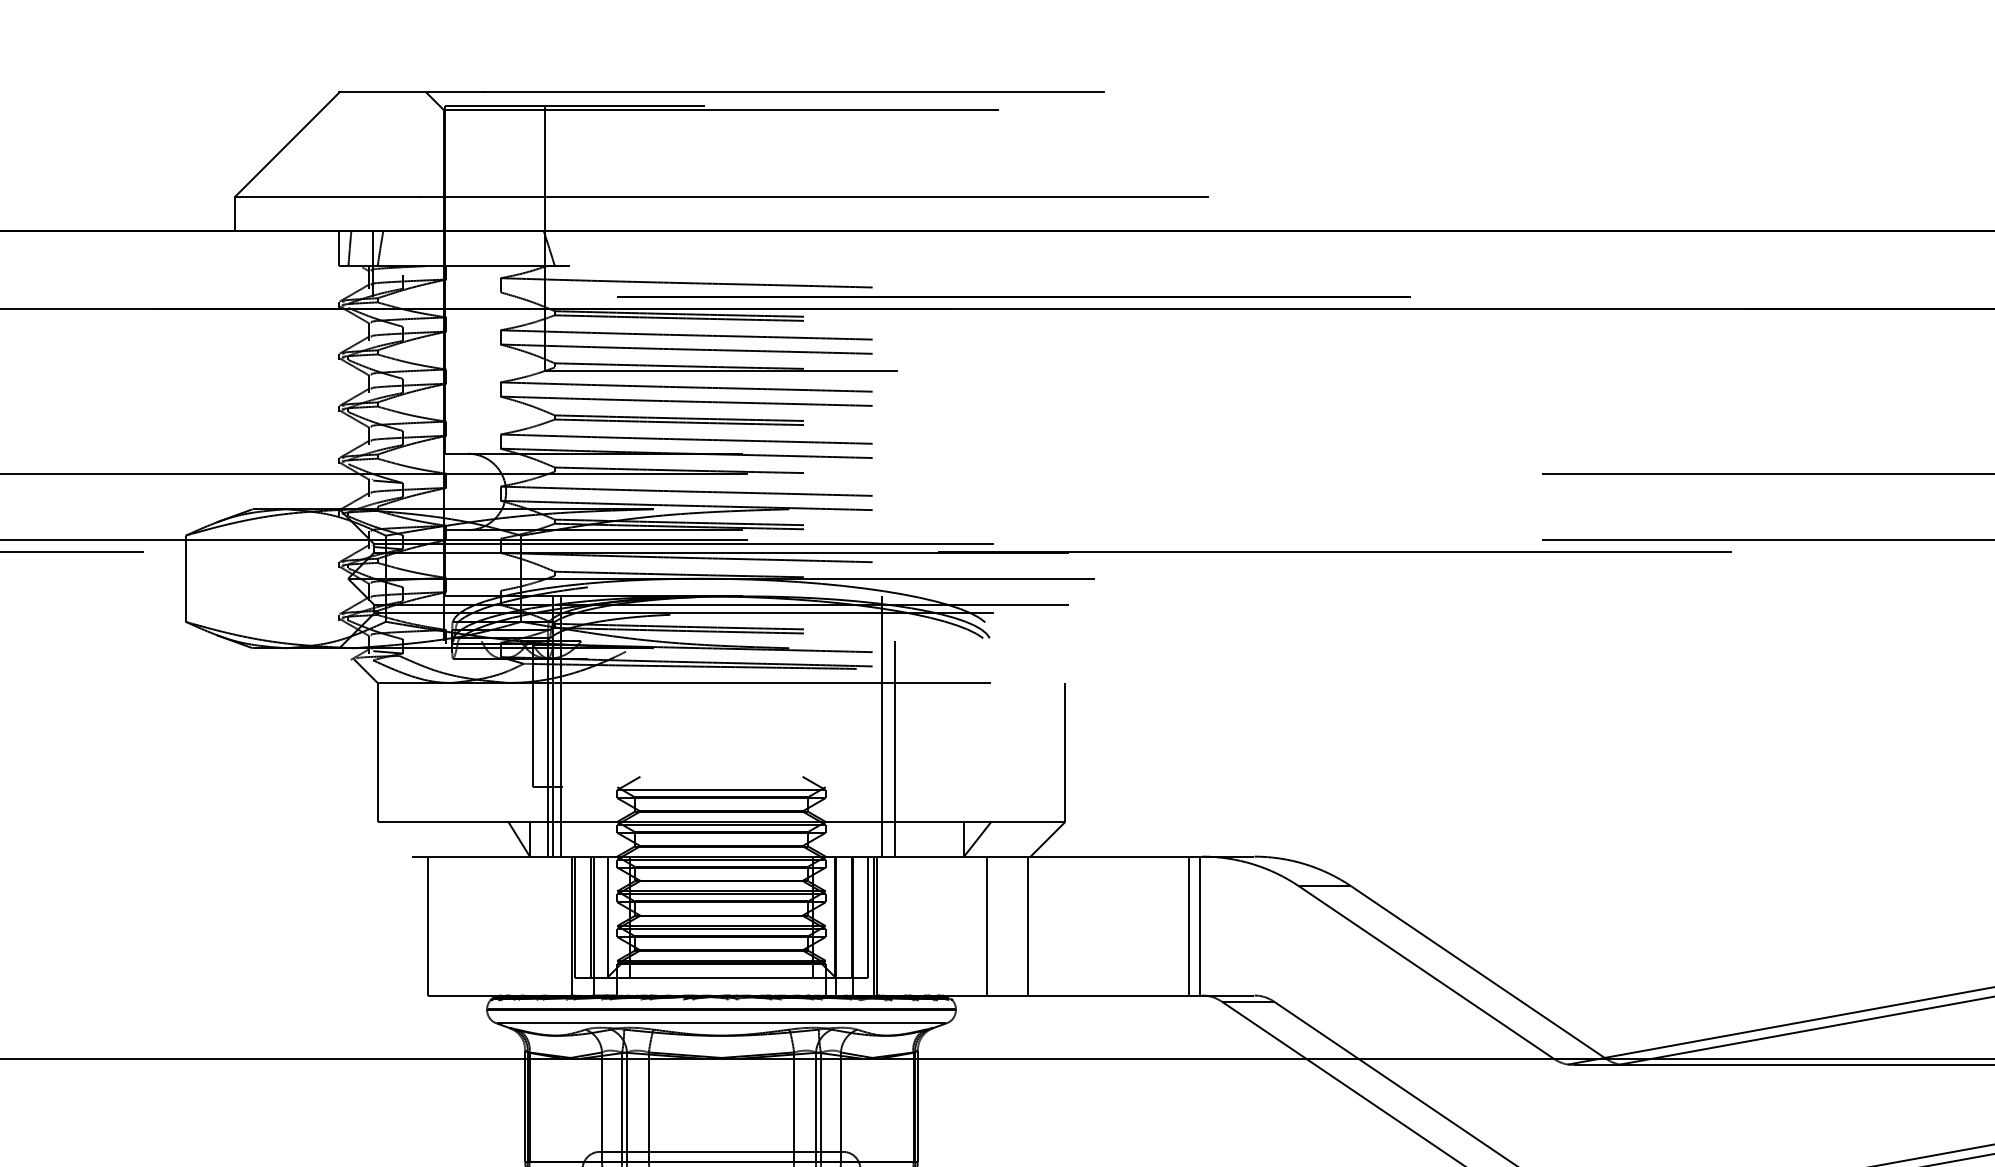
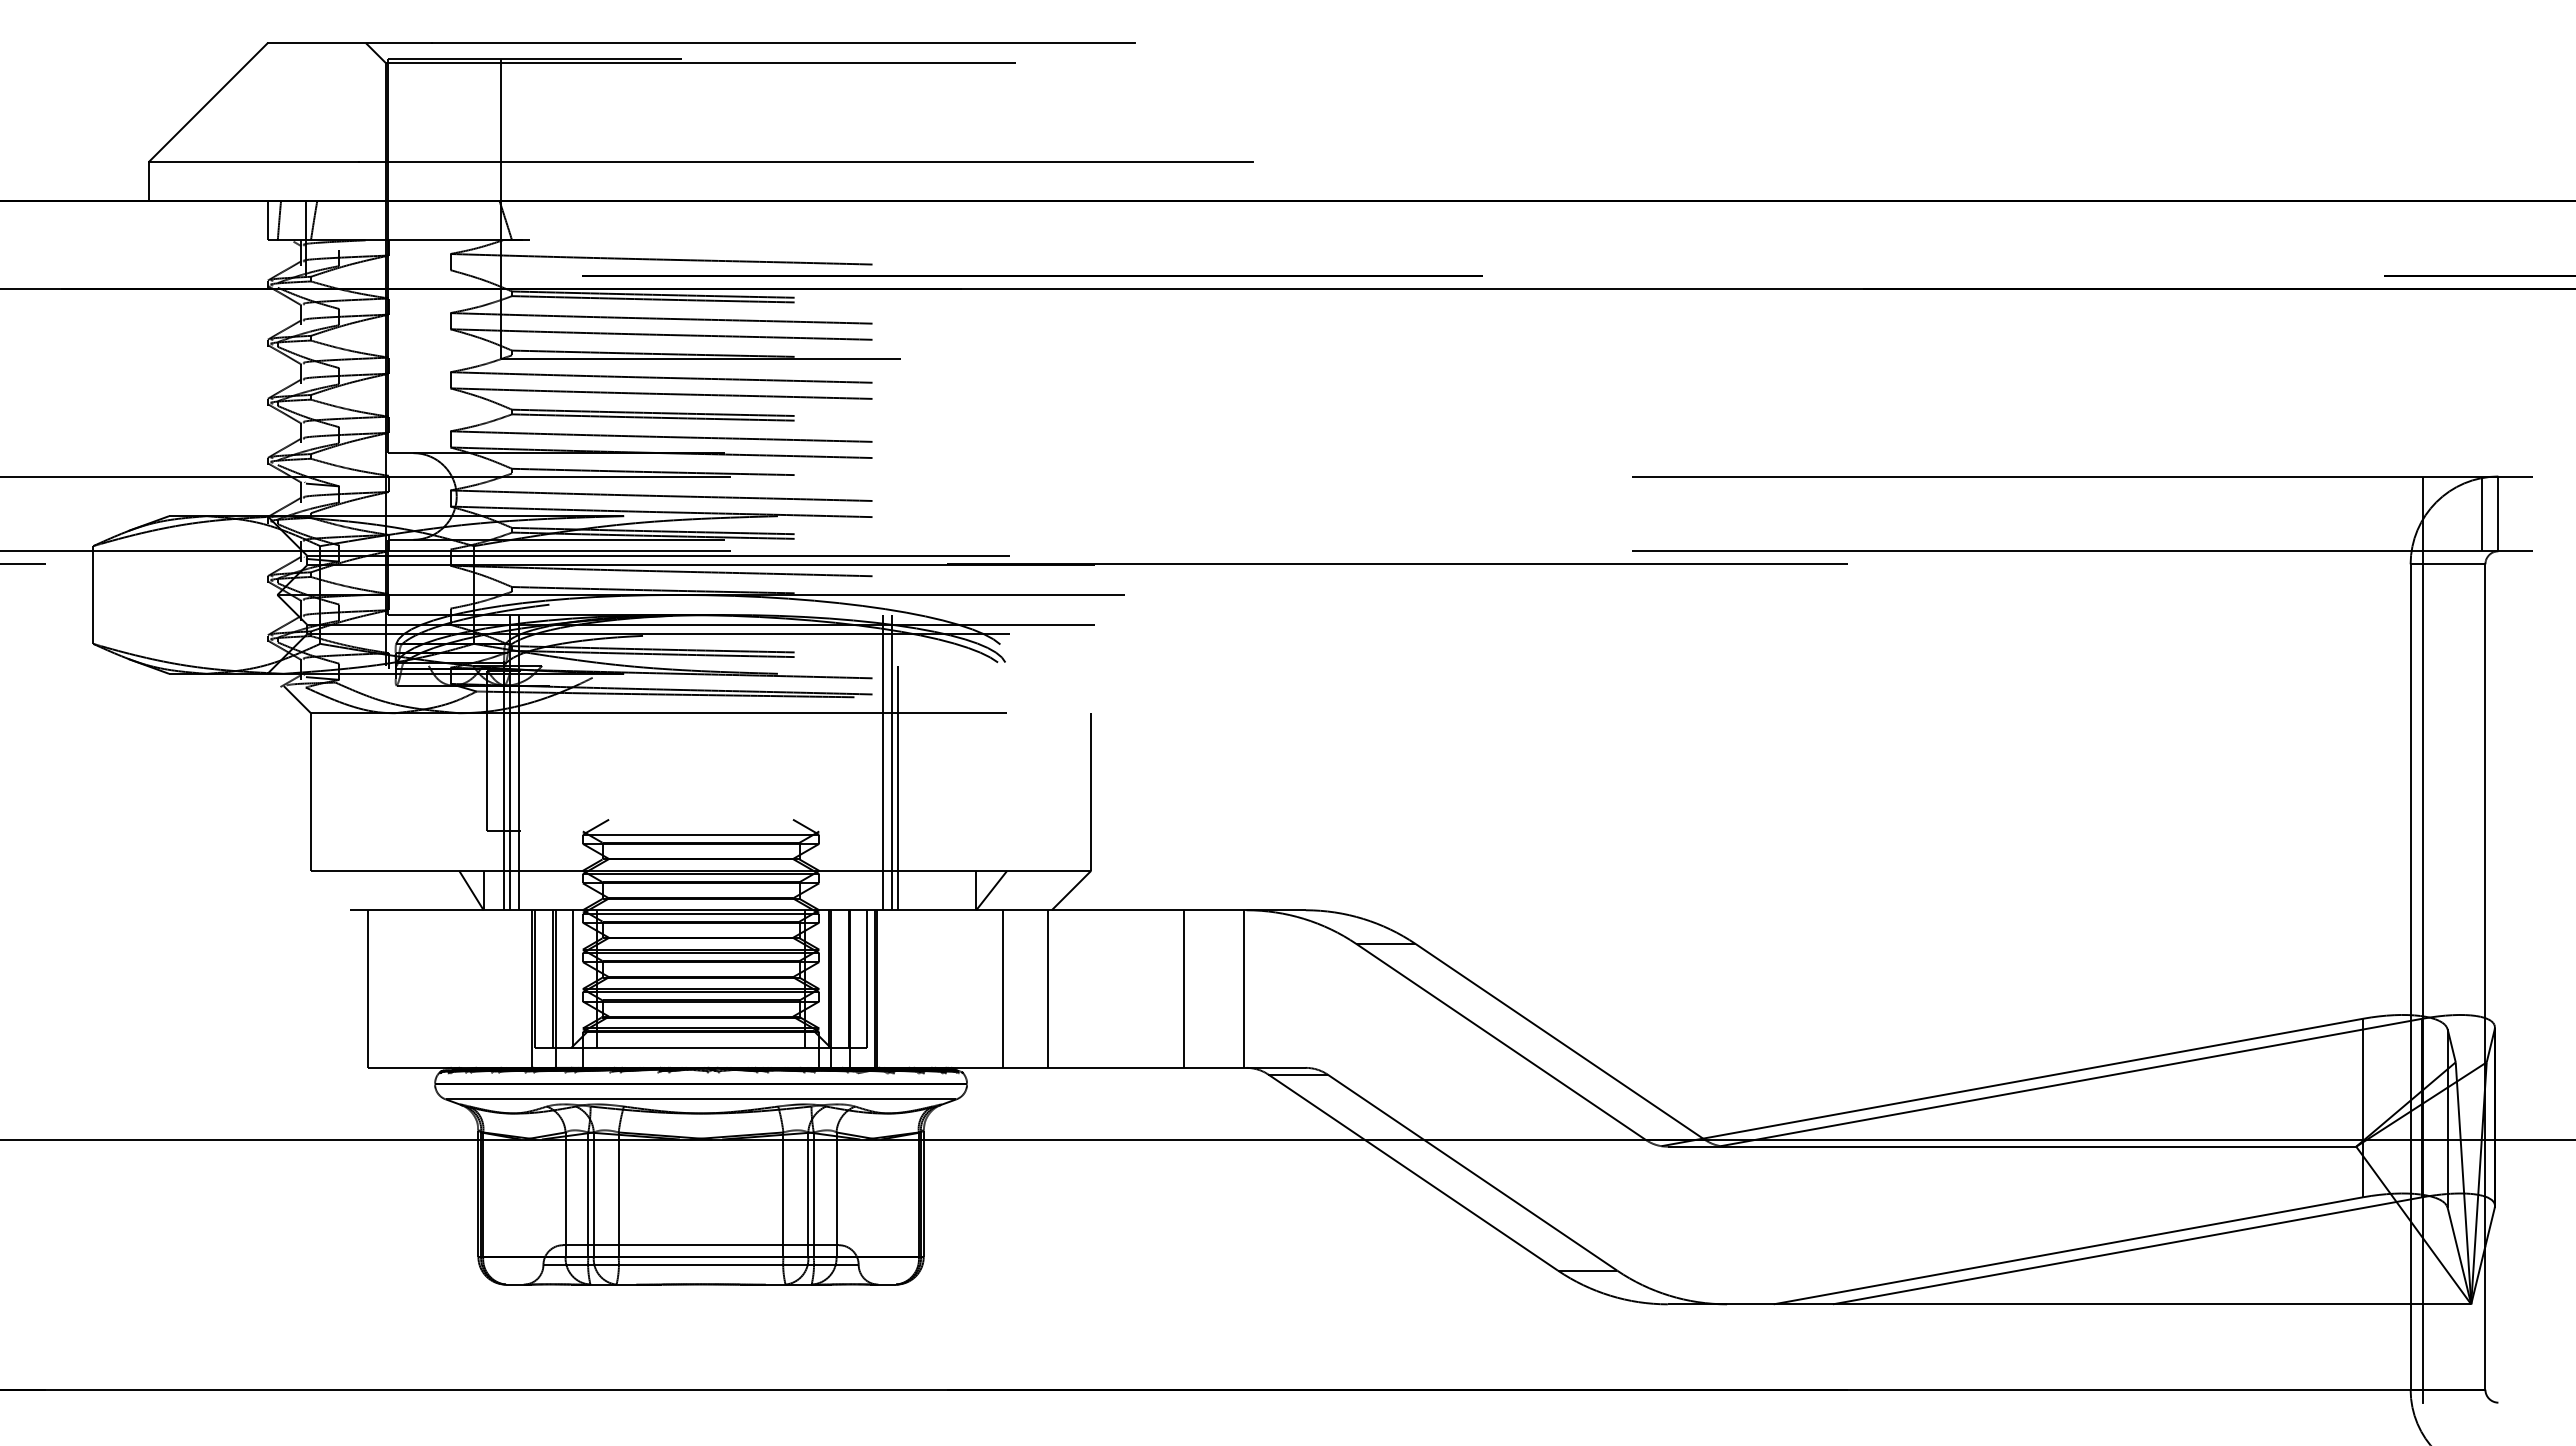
line: (890, 726) -> (892, 762), added
line: (1189, 925) -> (1184, 988), moved

